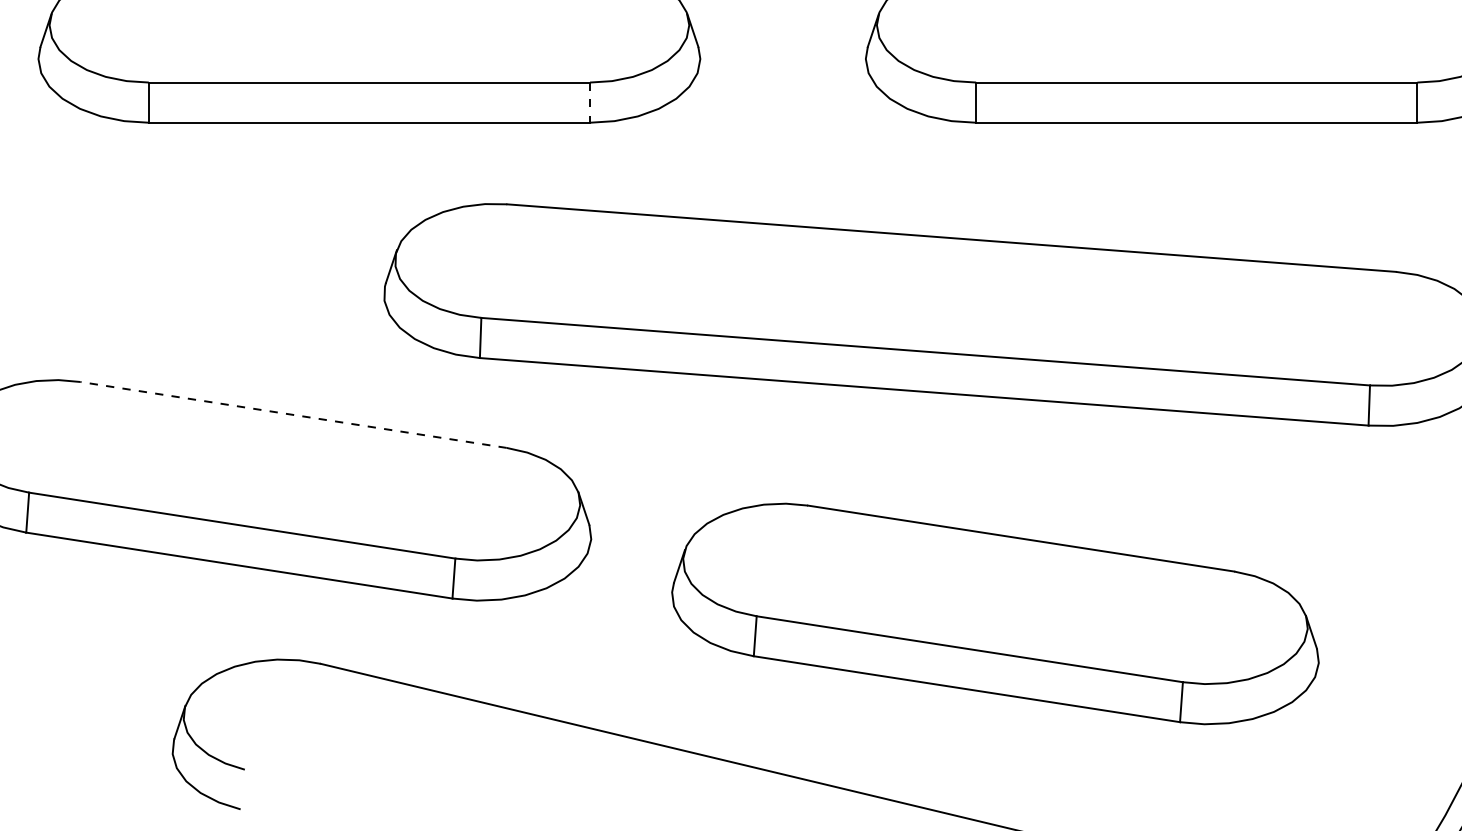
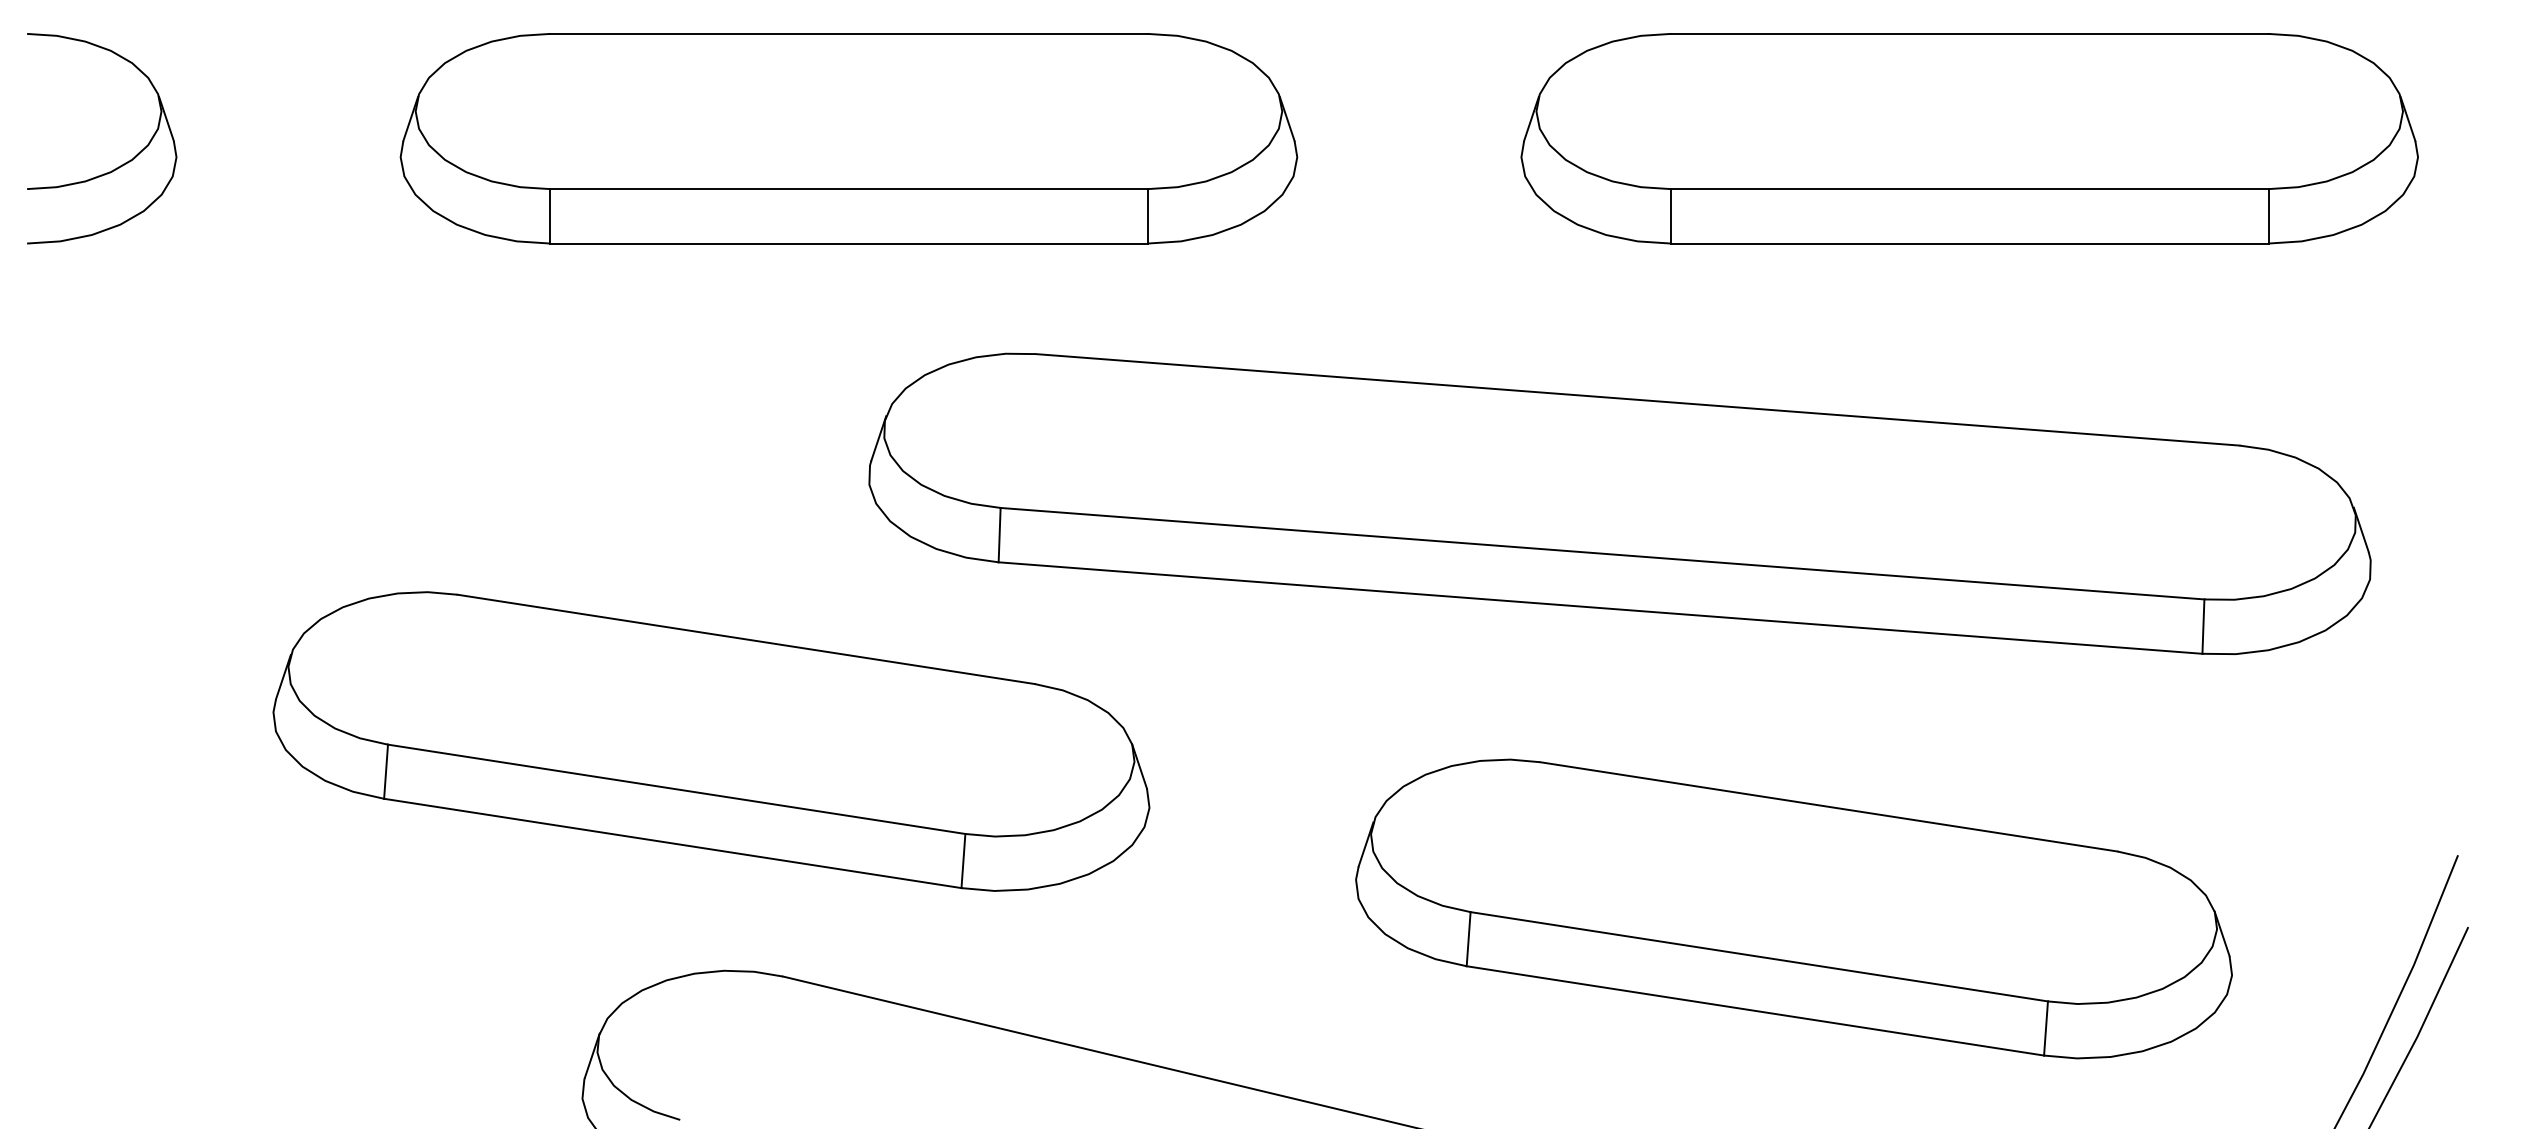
line: (589, 102) -> (1147, 216), dashed -> solid
line: (293, 415) -> (745, 639), dashed -> solid
part: (995, 613) -> (1793, 908), moved

